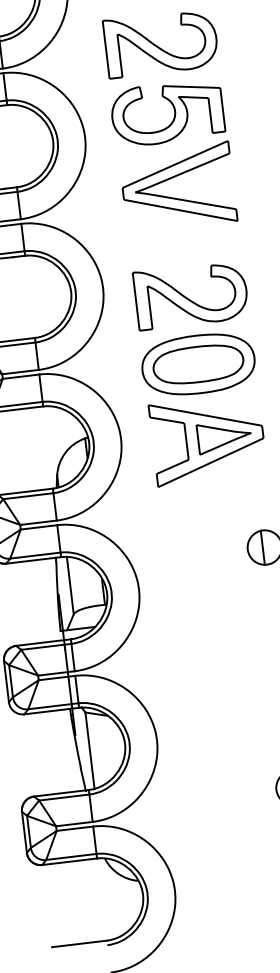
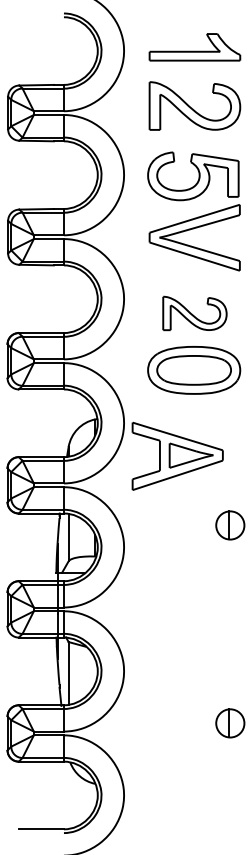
part: (174, 162) -> (194, 217), moved
part: (190, 295) -> (194, 313), size x0.7
part: (207, 438) -> (177, 455), moved

